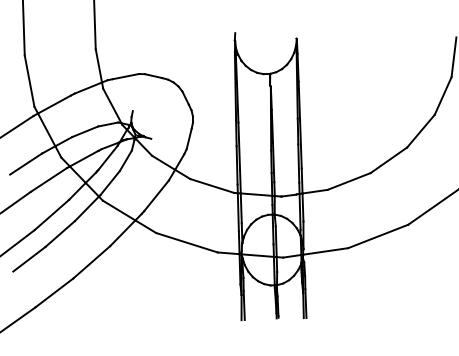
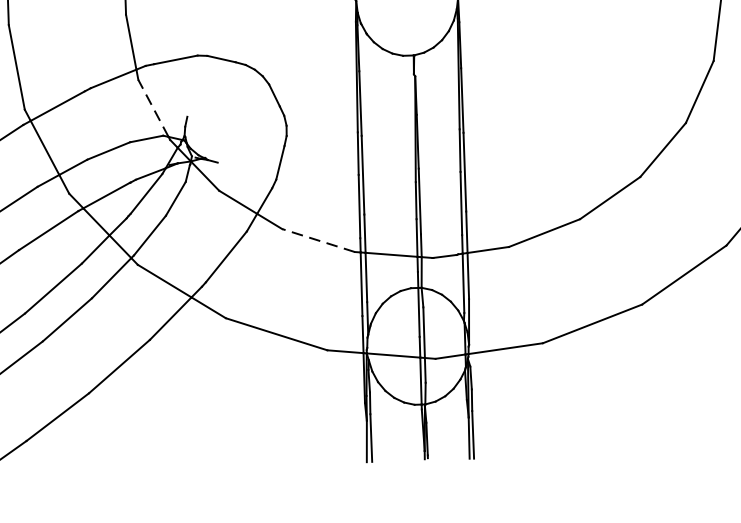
line: (112, 105) -> (153, 107), solid -> dashed
line: (211, 185) -> (317, 239), solid -> dashed

